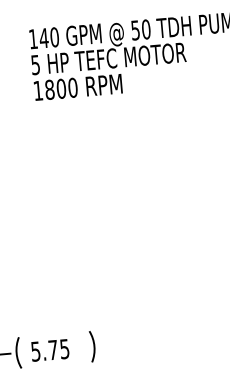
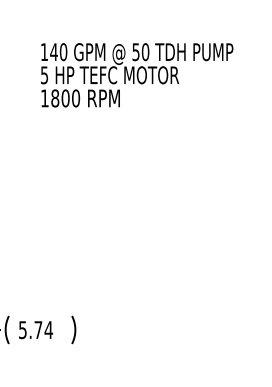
text: (64, 349) -> (48, 330), 5.75 -> 5.74

